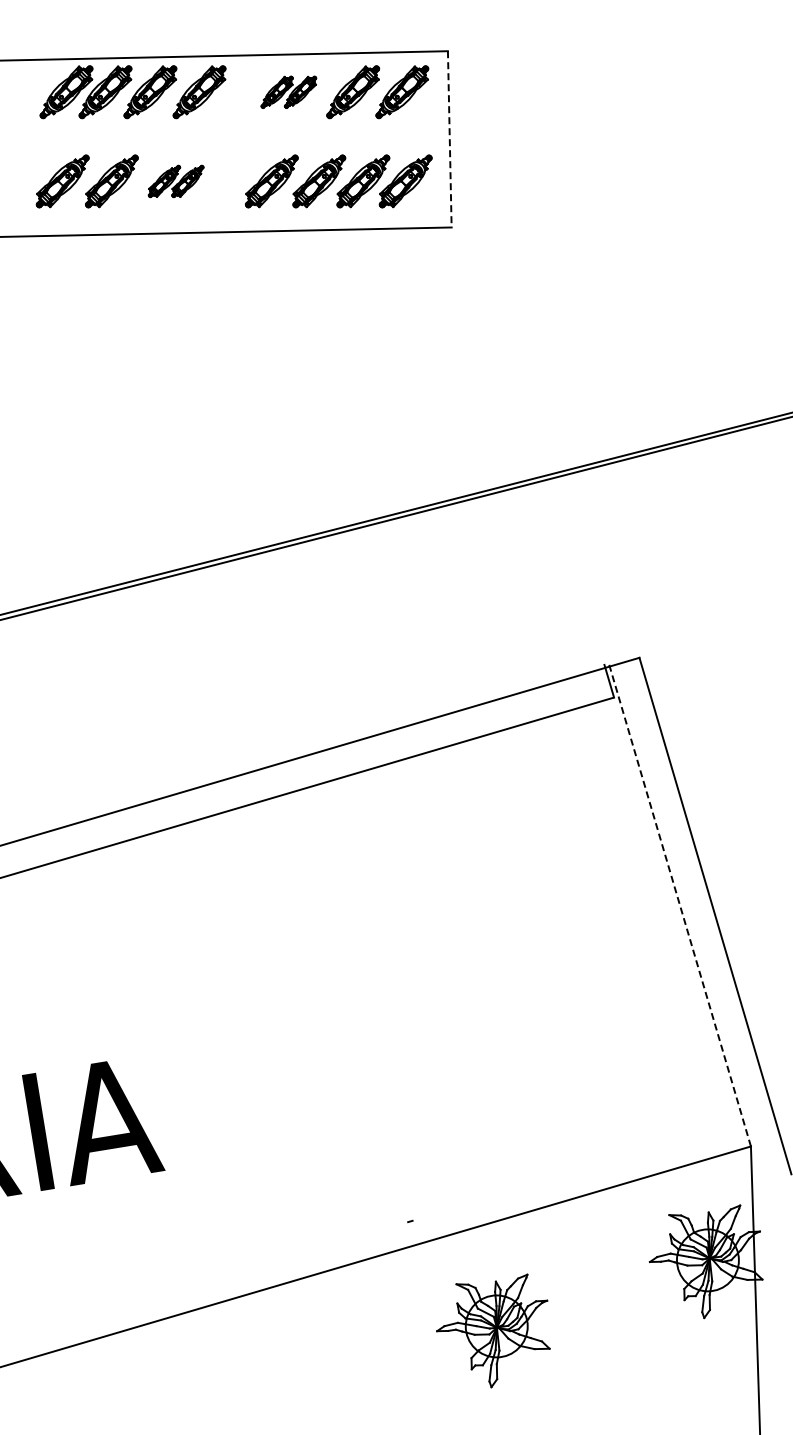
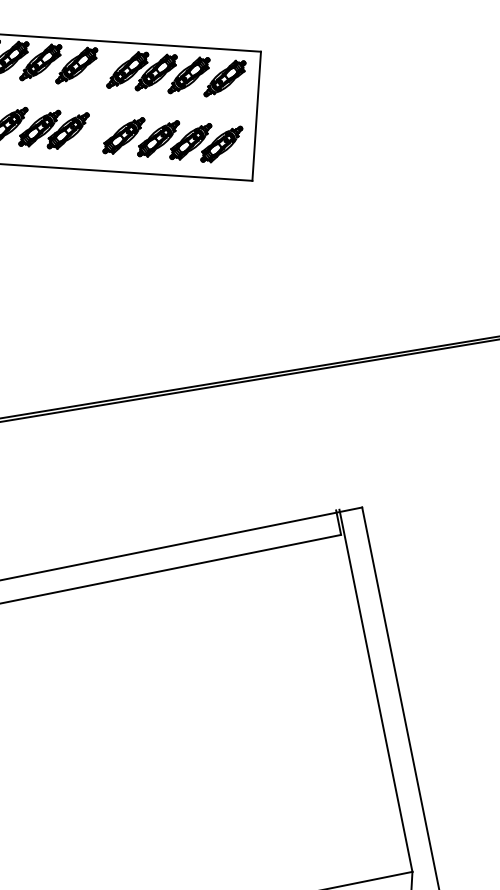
part: (288, 92) -> (141, 71), size x1.67
line: (449, 139) -> (256, 116), dashed -> solid
part: (175, 181) -> (53, 129), size x1.67
line: (679, 905) -> (375, 691), dashed -> solid

